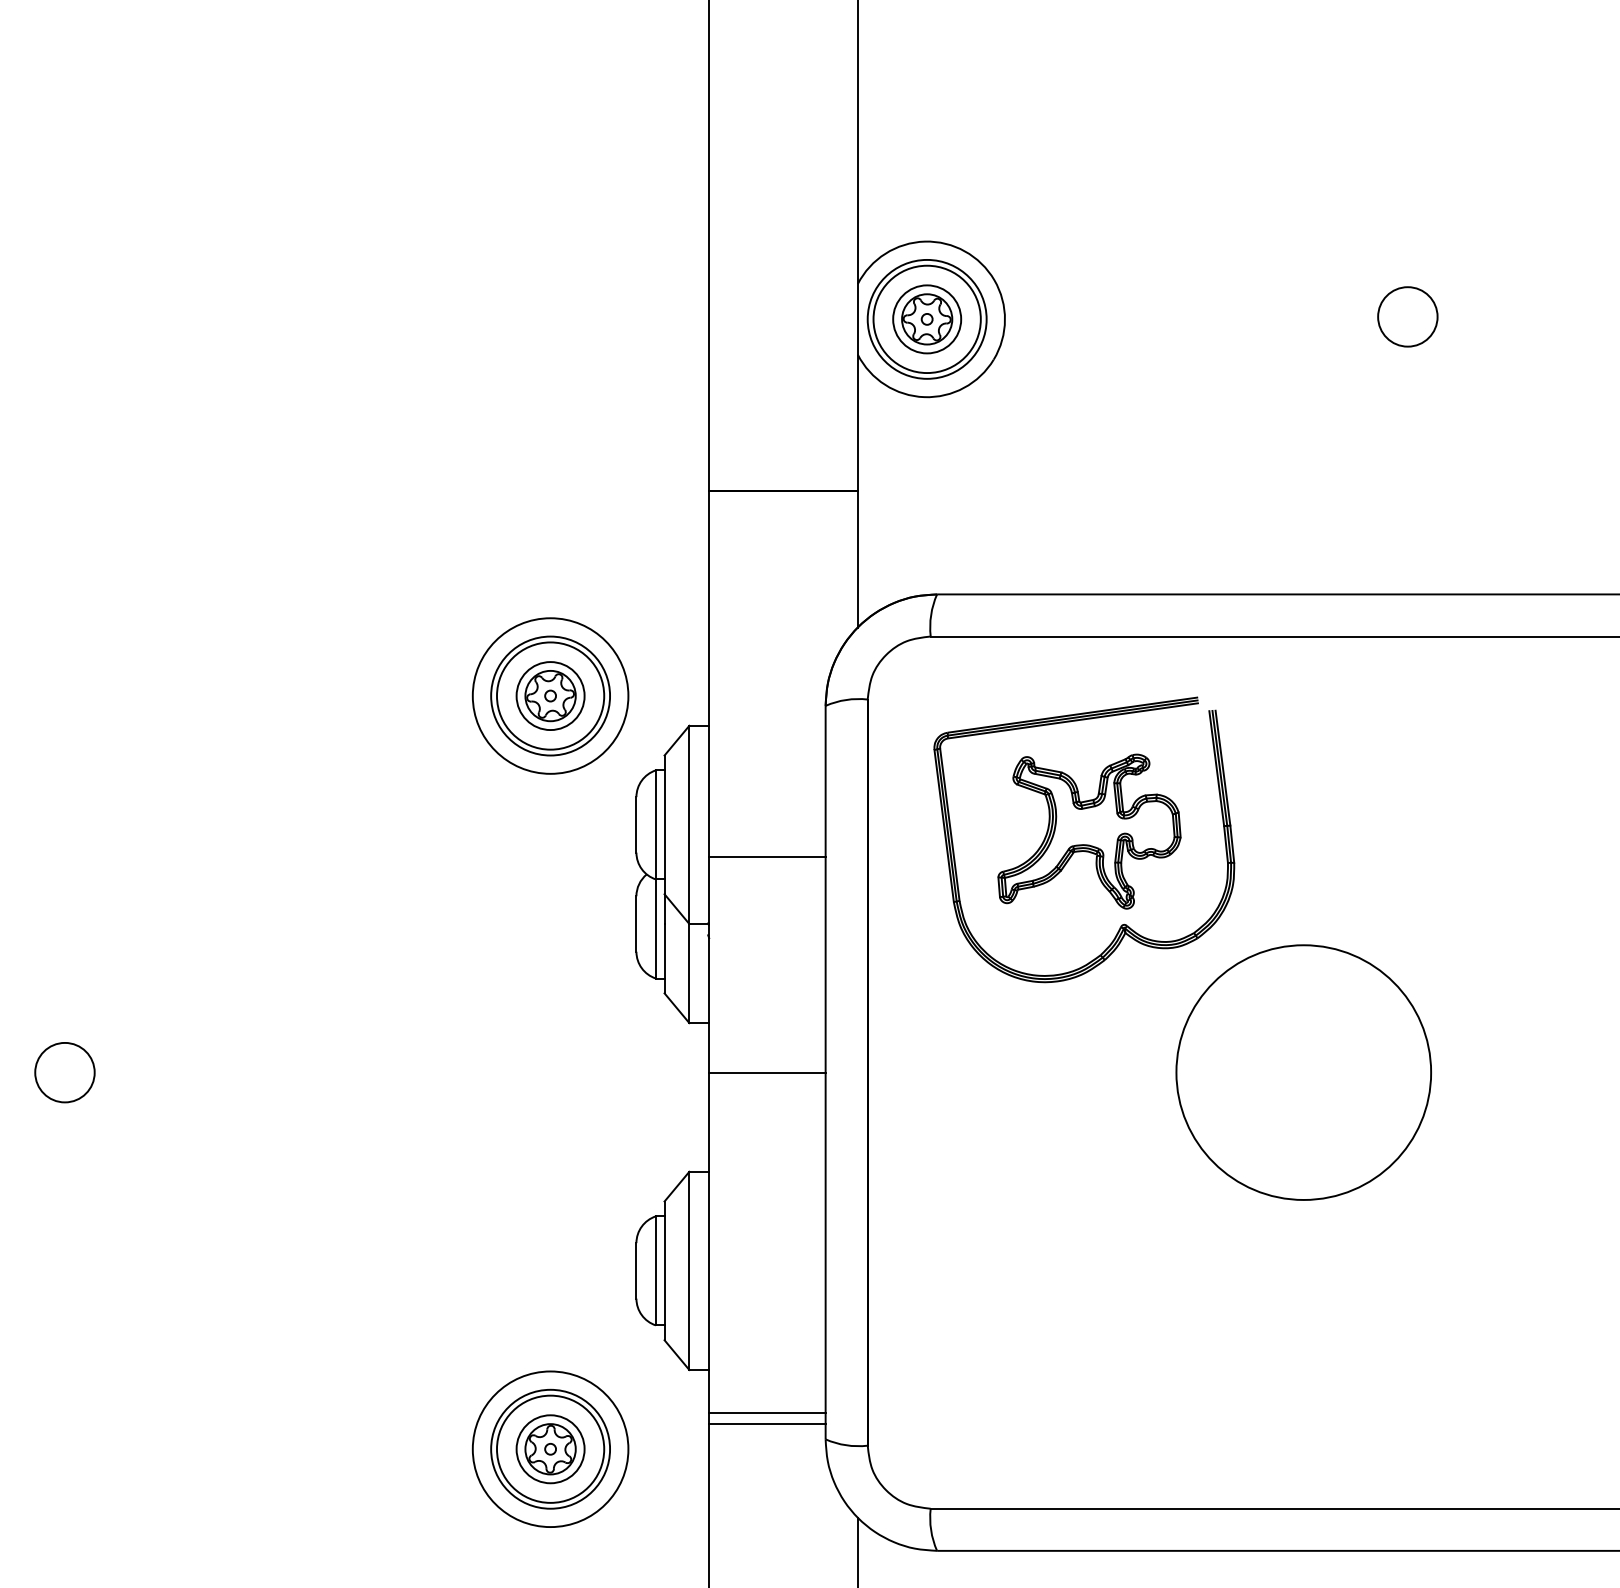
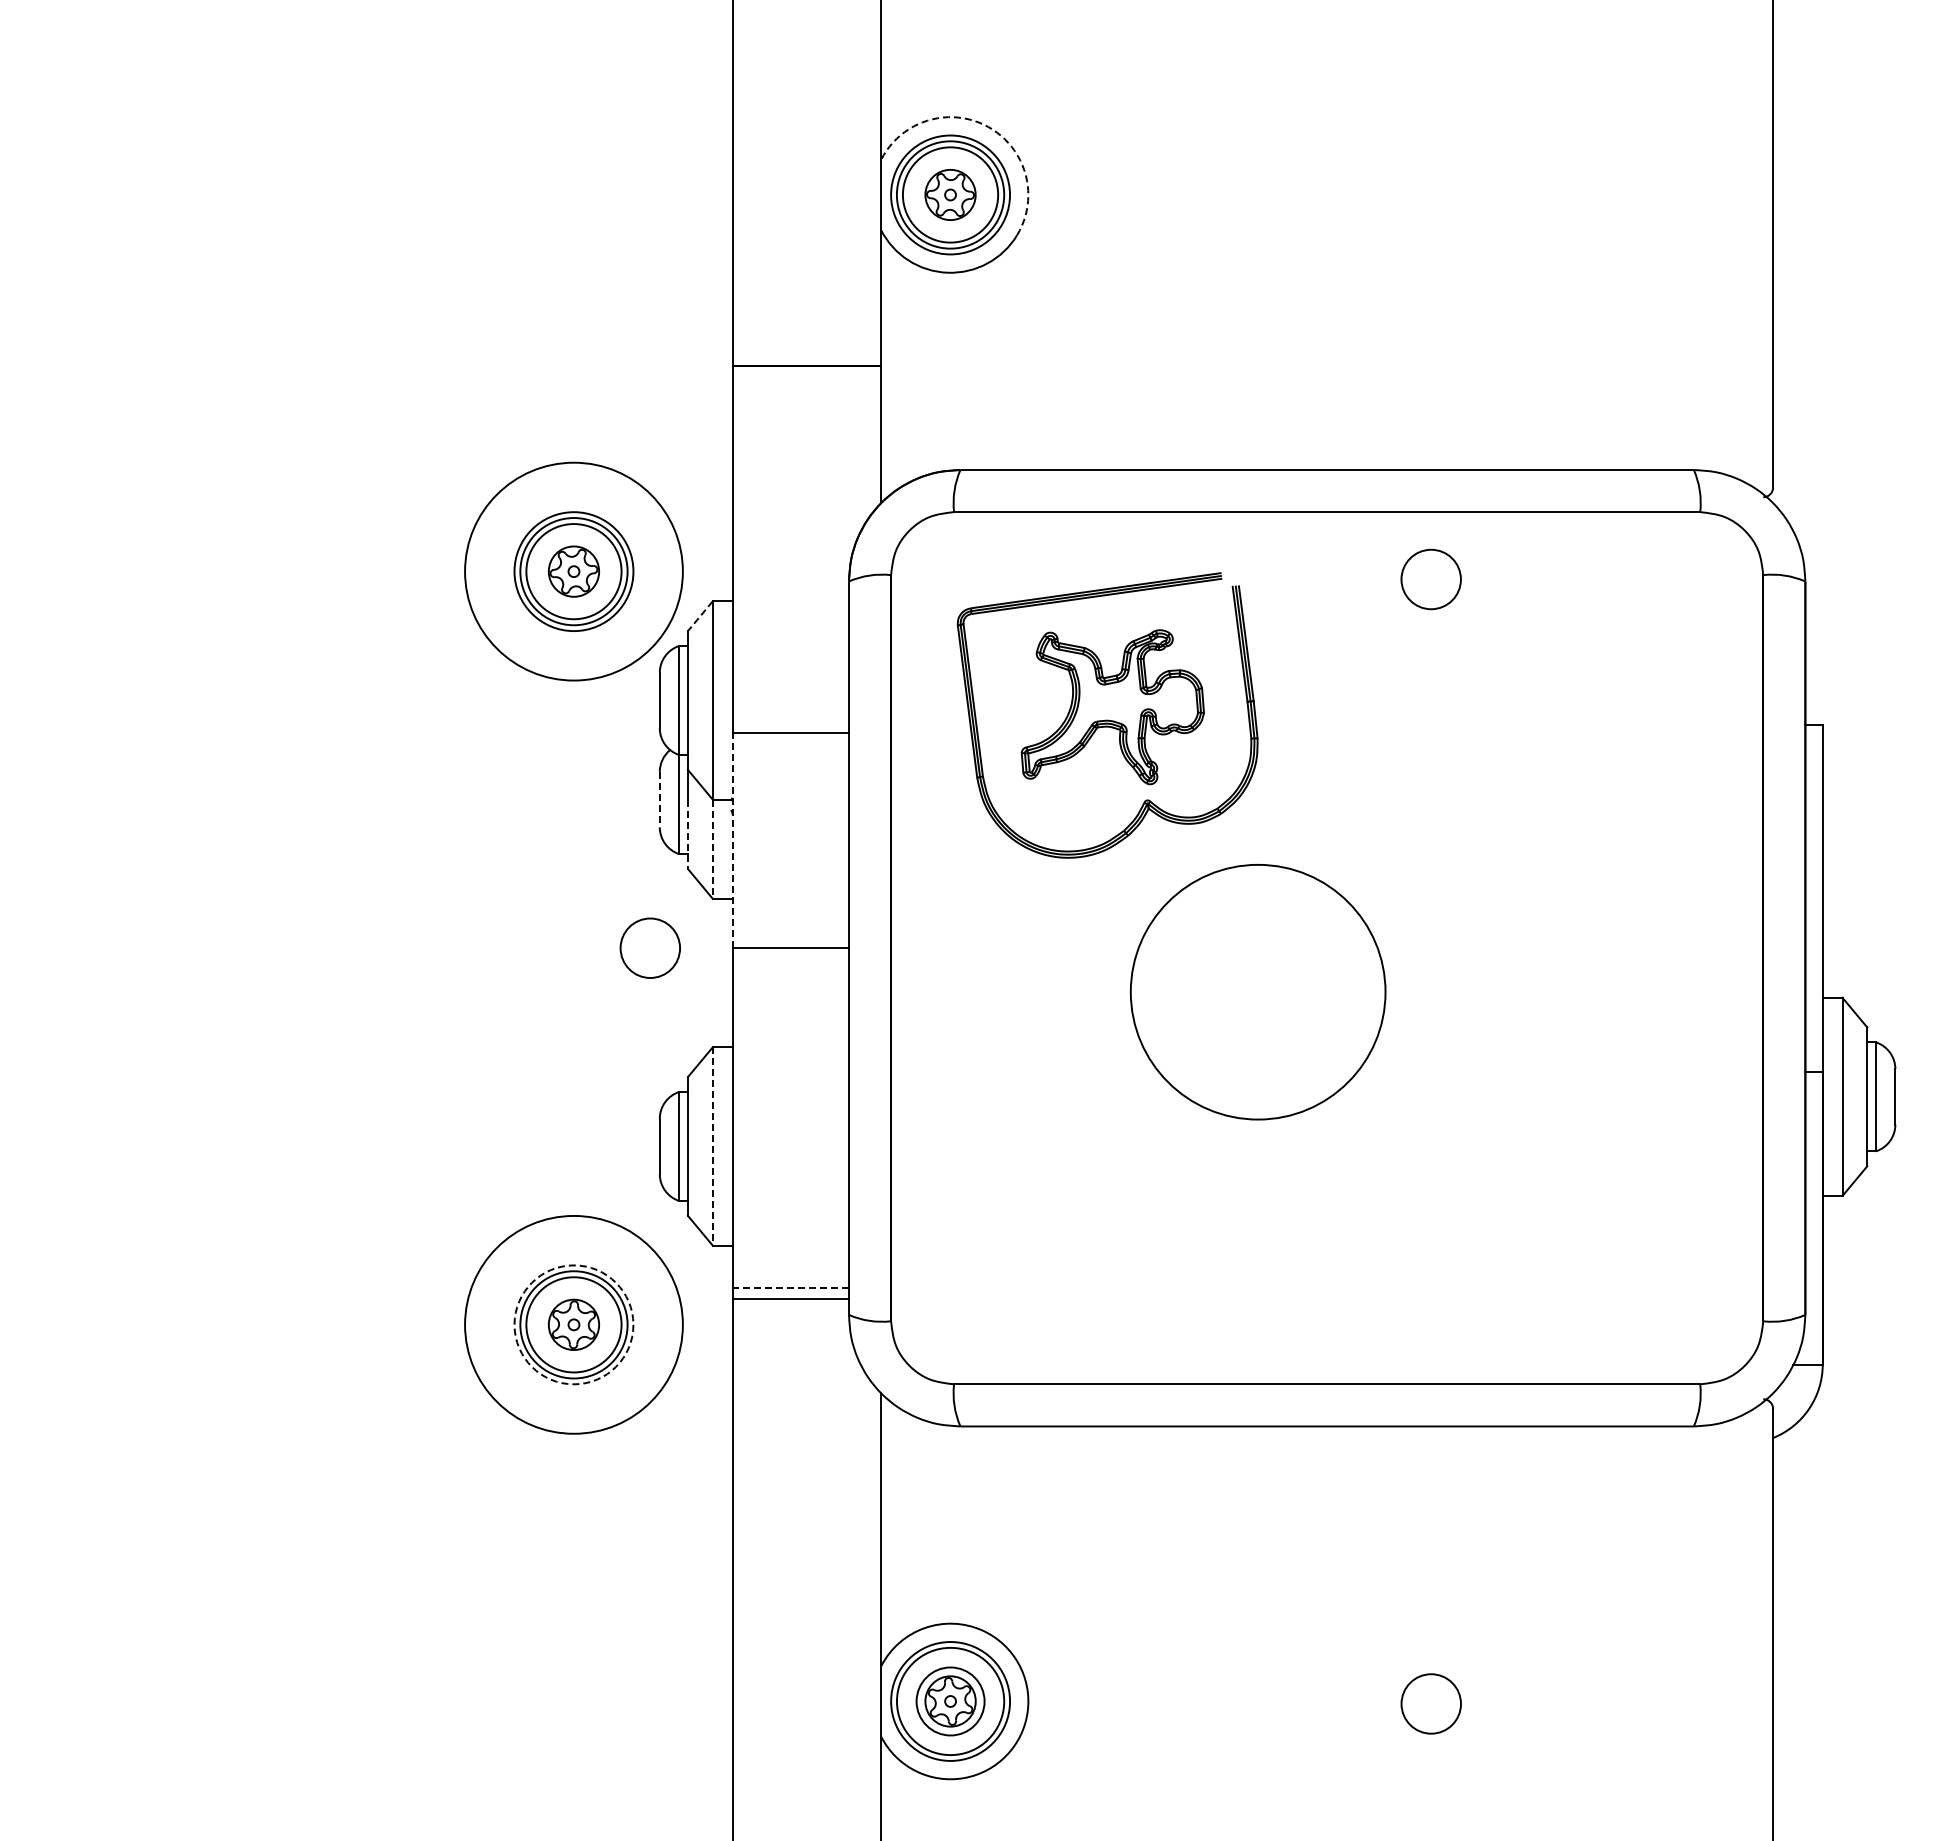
arc: (965, 250) -> (988, 126), solid -> dashed
circle: (1407, 316) -> (1430, 579), moved
circle: (927, 318) -> (950, 194), size x1.4
circle: (550, 695) -> (573, 571), size x1.4
circle: (550, 695) -> (573, 571), size x1.4
line: (677, 740) -> (700, 616), solid -> dashed
line: (636, 923) -> (659, 799), solid -> dashed
line: (664, 958) -> (687, 834), solid -> dashed
line: (709, 964) -> (732, 840), solid -> dashed
line: (689, 973) -> (712, 849), solid -> dashed
circle: (64, 1071) -> (649, 947), moved
circle: (1303, 1072) -> (1257, 992), moved
line: (689, 1270) -> (712, 1146), solid -> dashed
line: (767, 1412) -> (790, 1288), solid -> dashed
circle: (550, 1448) -> (573, 1324), size x1.4
circle: (550, 1448) -> (573, 1324), size x1.4
circle: (550, 1448) -> (573, 1324), solid -> dashed

